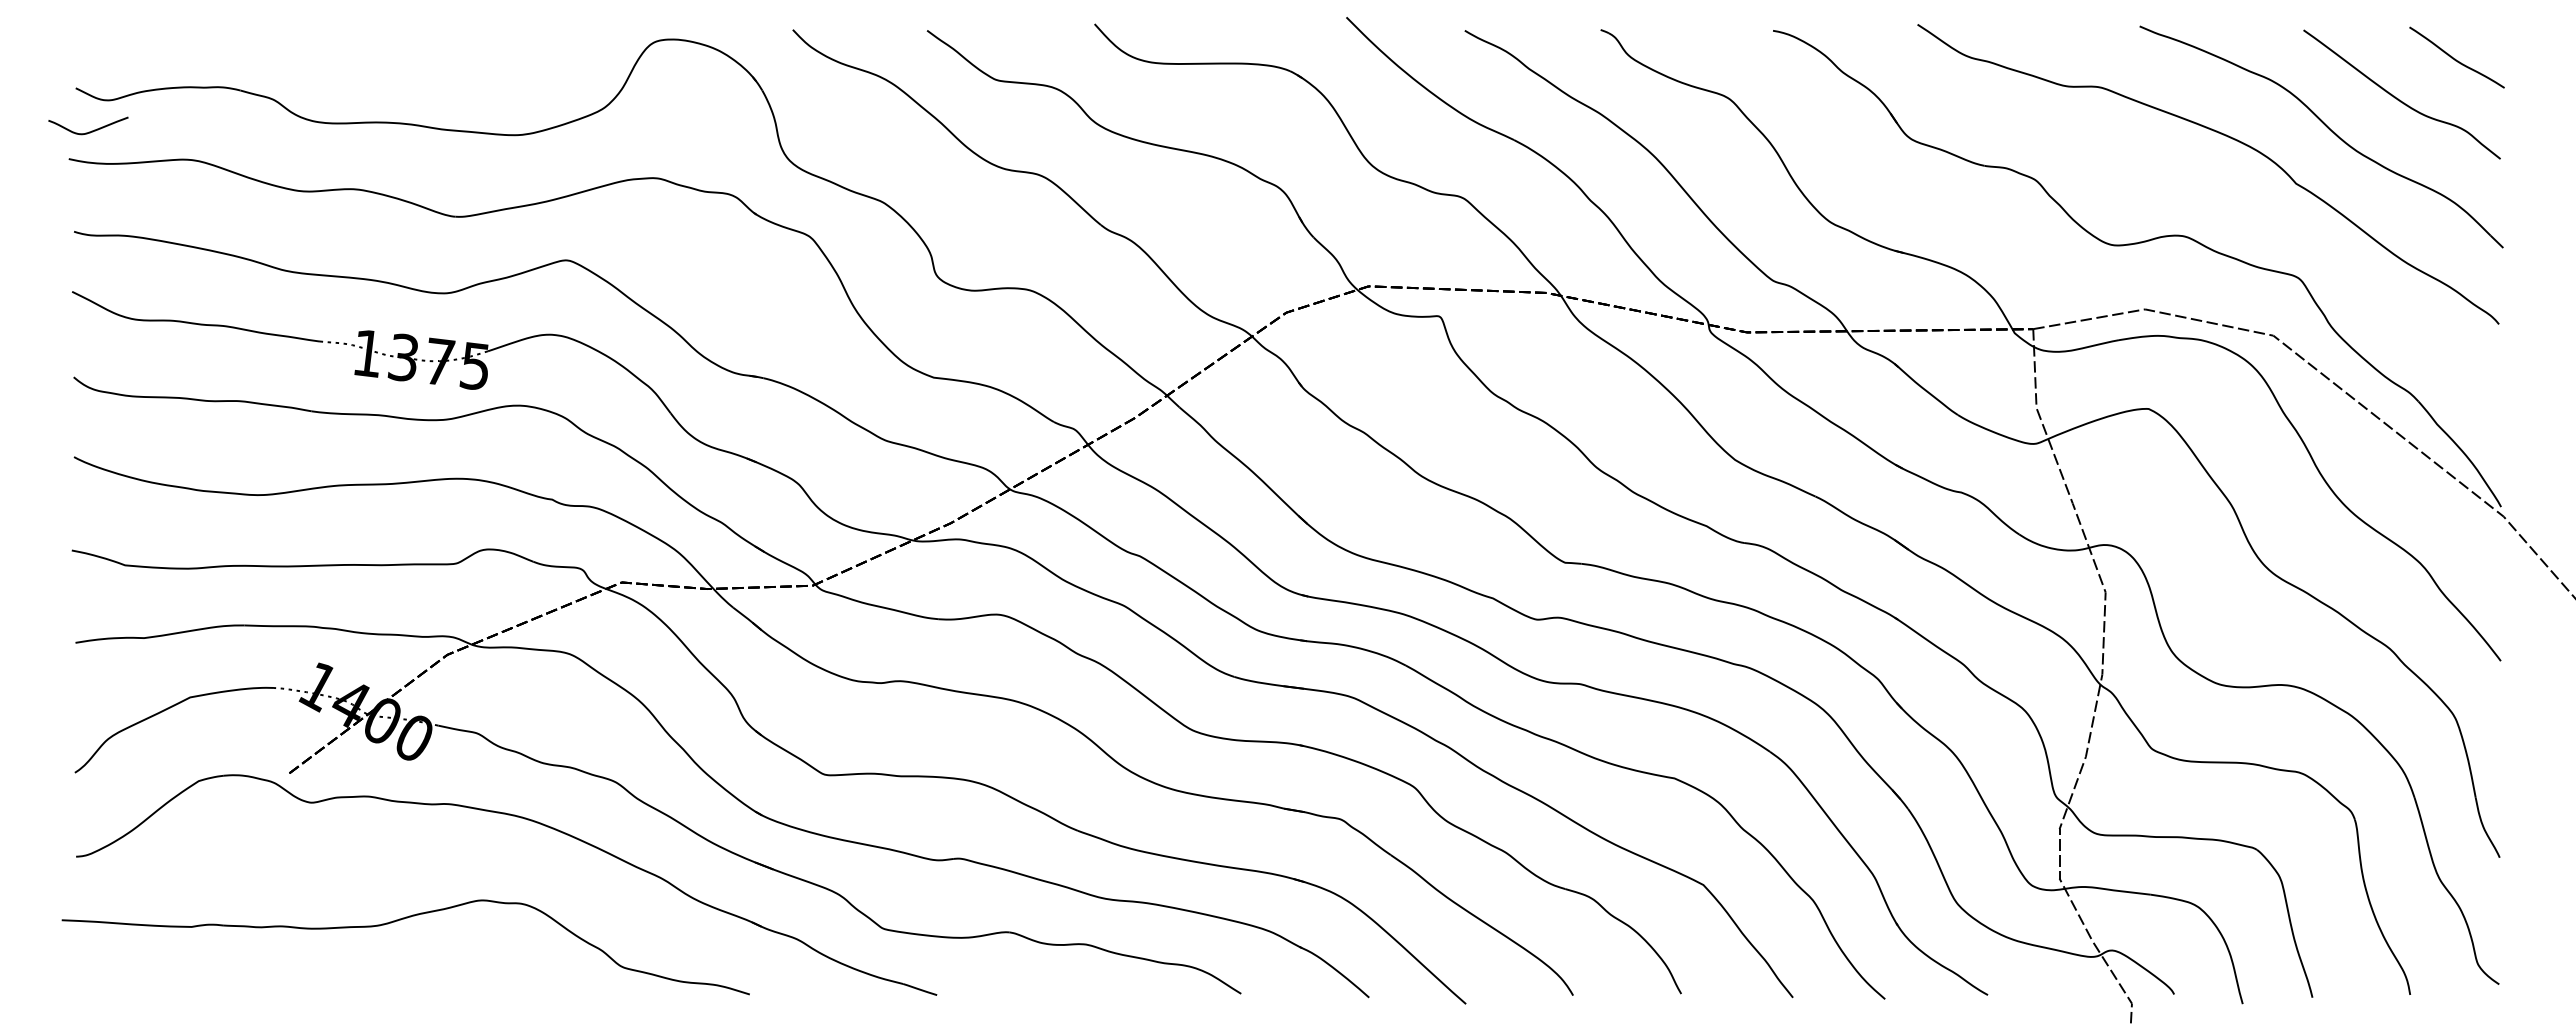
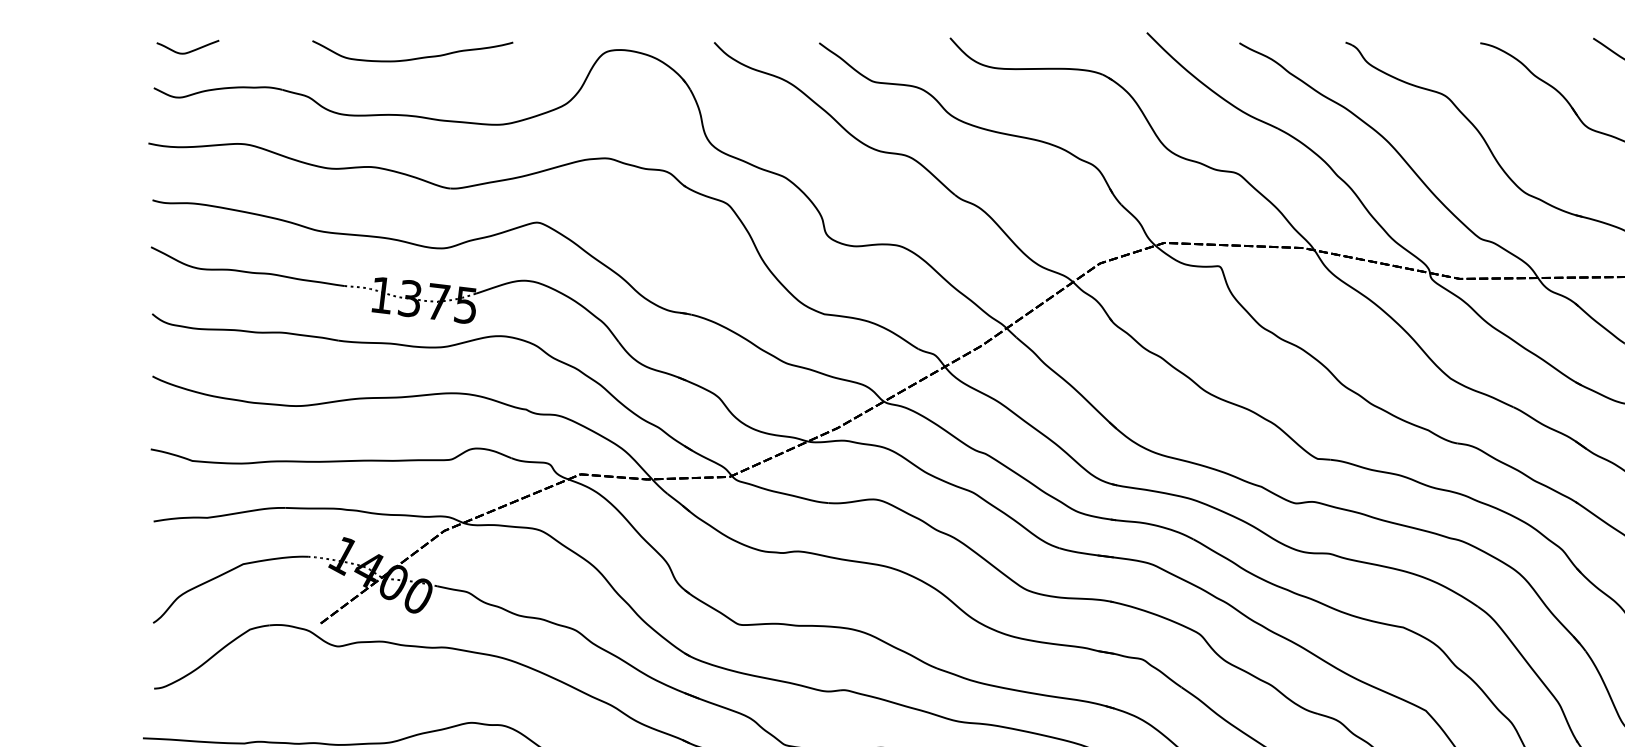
curve: (406, 50) -> (412, 58), added
curve: (91, 130) -> (190, 50), moved

